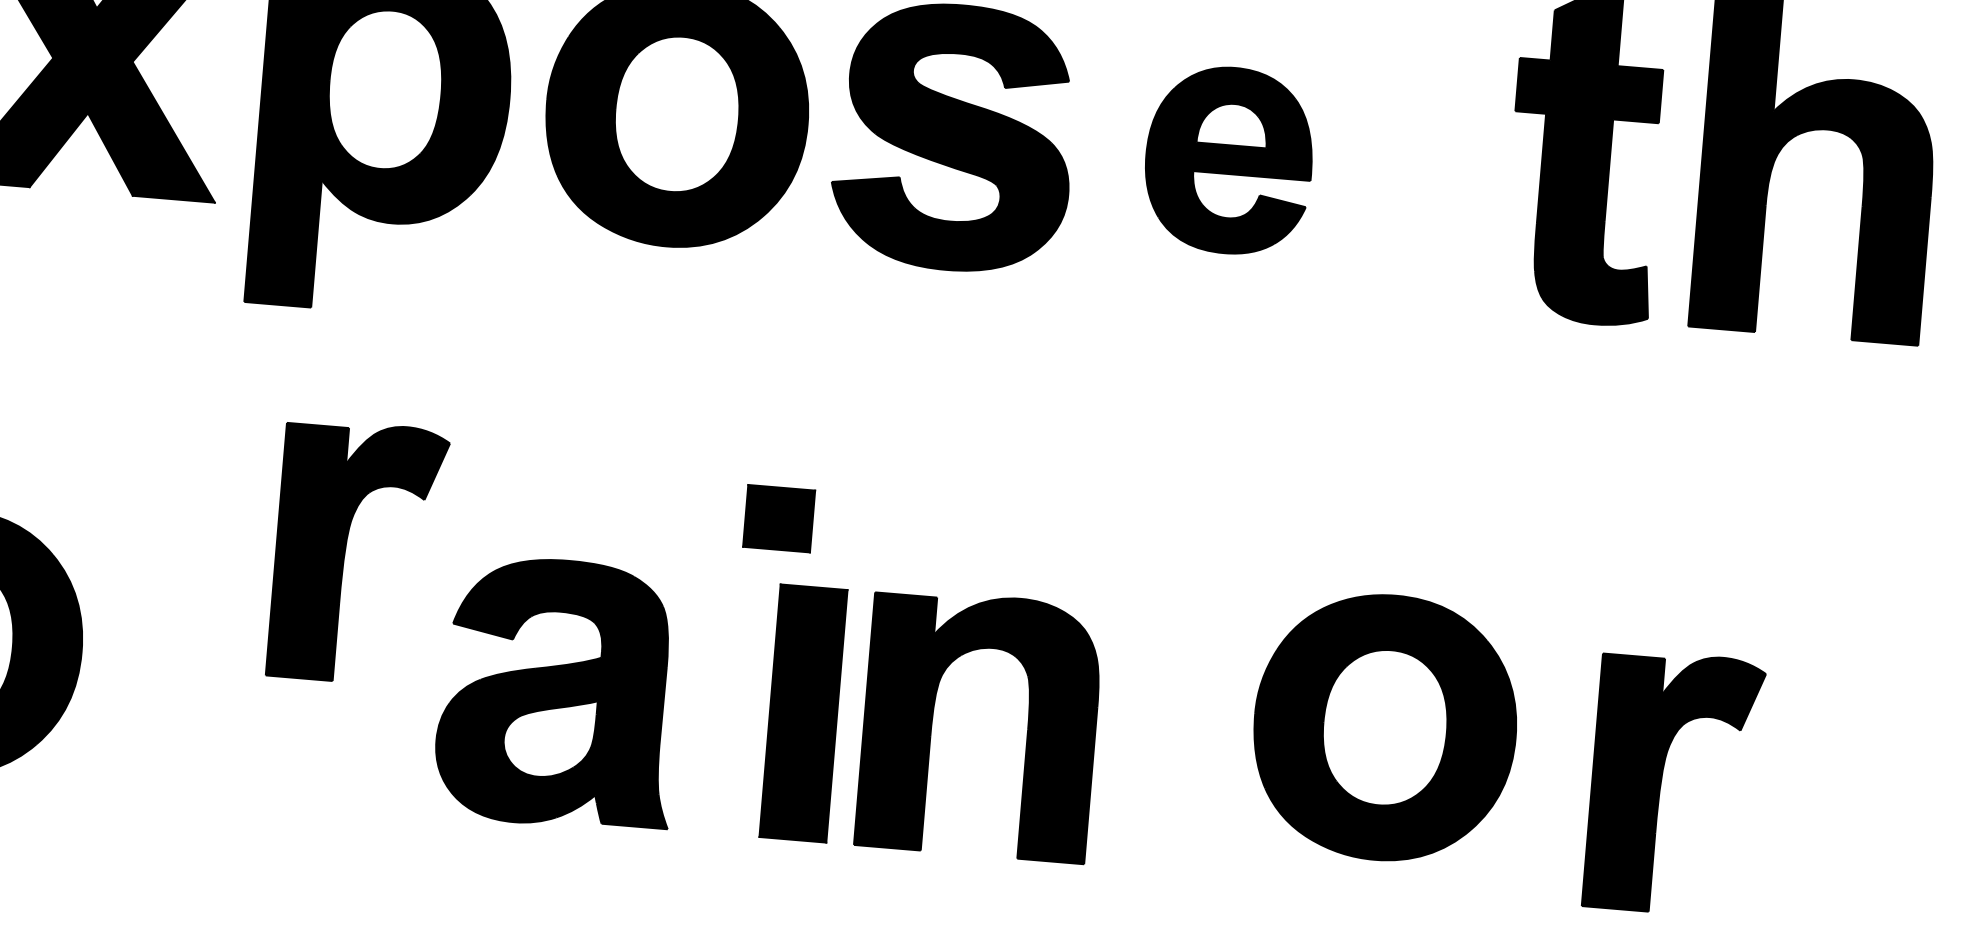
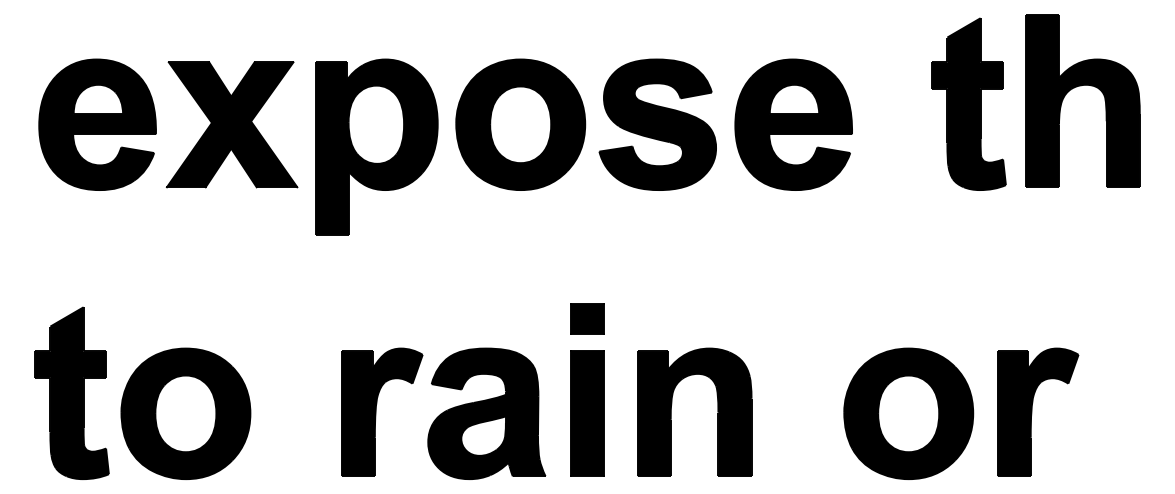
part: (1228, 160) -> (793, 124), size x1.43
part: (359, 551) -> (382, 411), moved
part: (803, 712) -> (587, 413), moved
part: (1384, 726) -> (908, 413), moved

